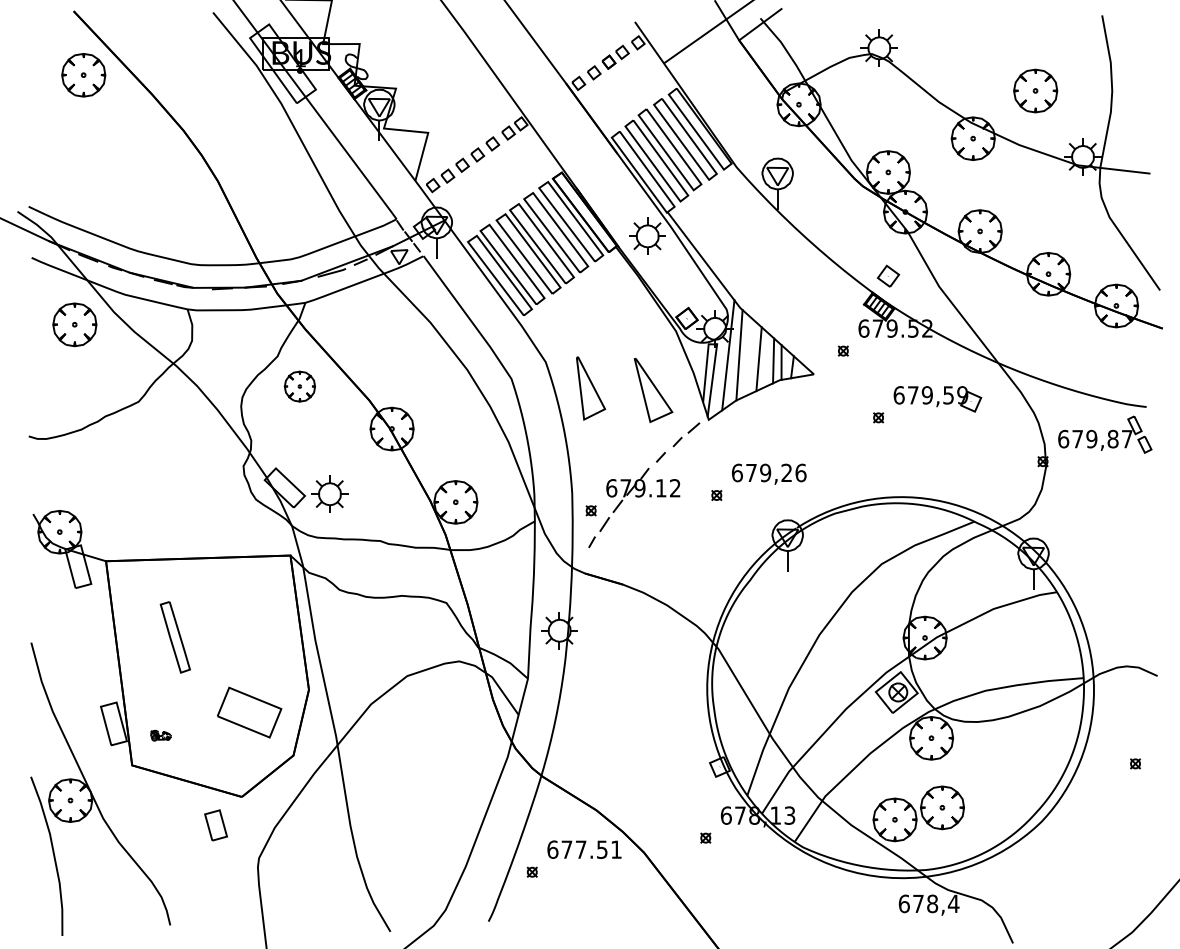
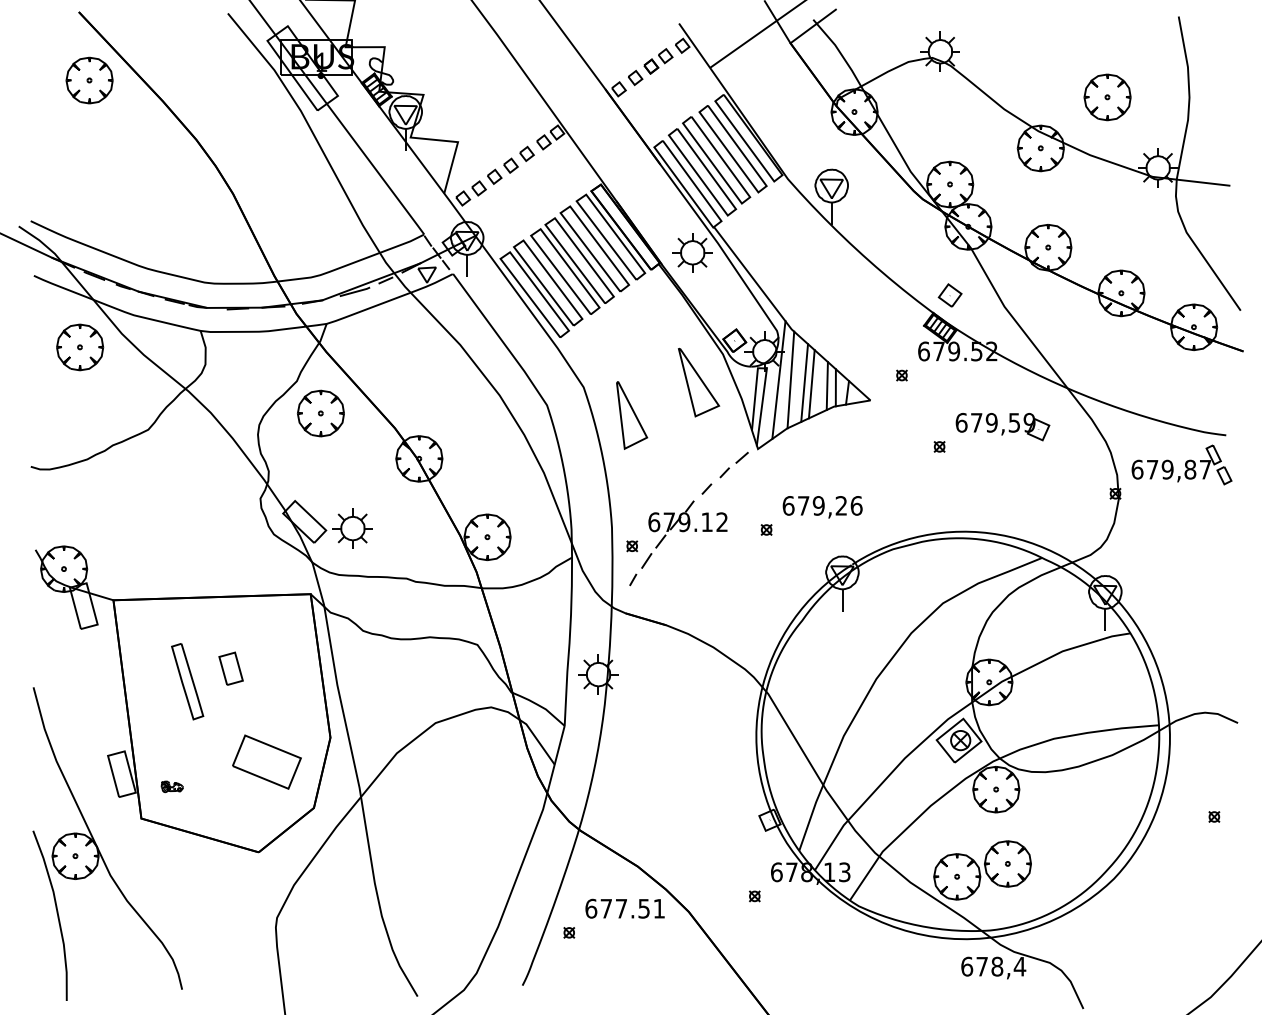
line: (752, 357) -> (804, 382), added
part: (299, 386) -> (320, 413), size x1.43
part: (654, 390) -> (699, 382), moved
part: (215, 825) -> (230, 668), moved

